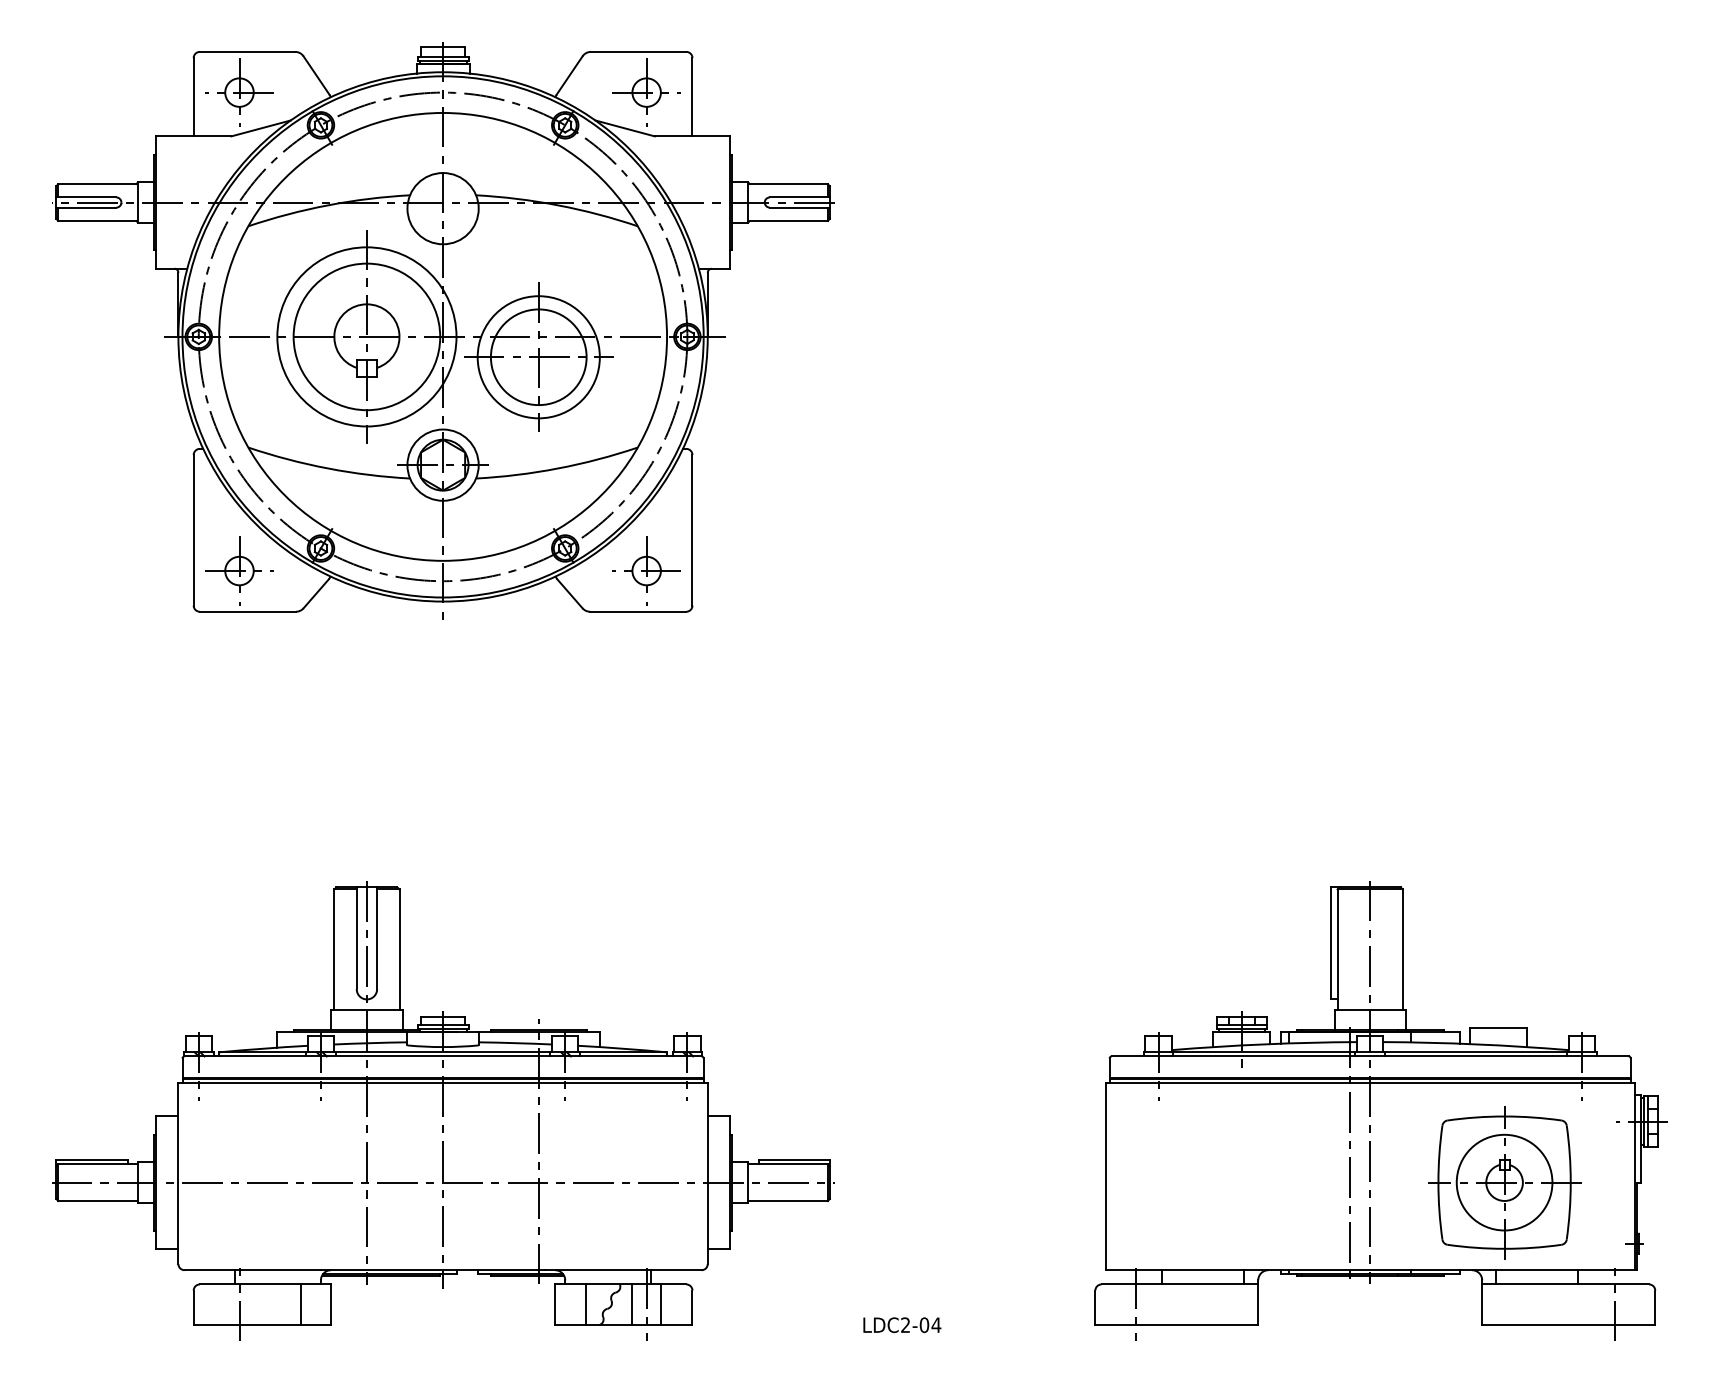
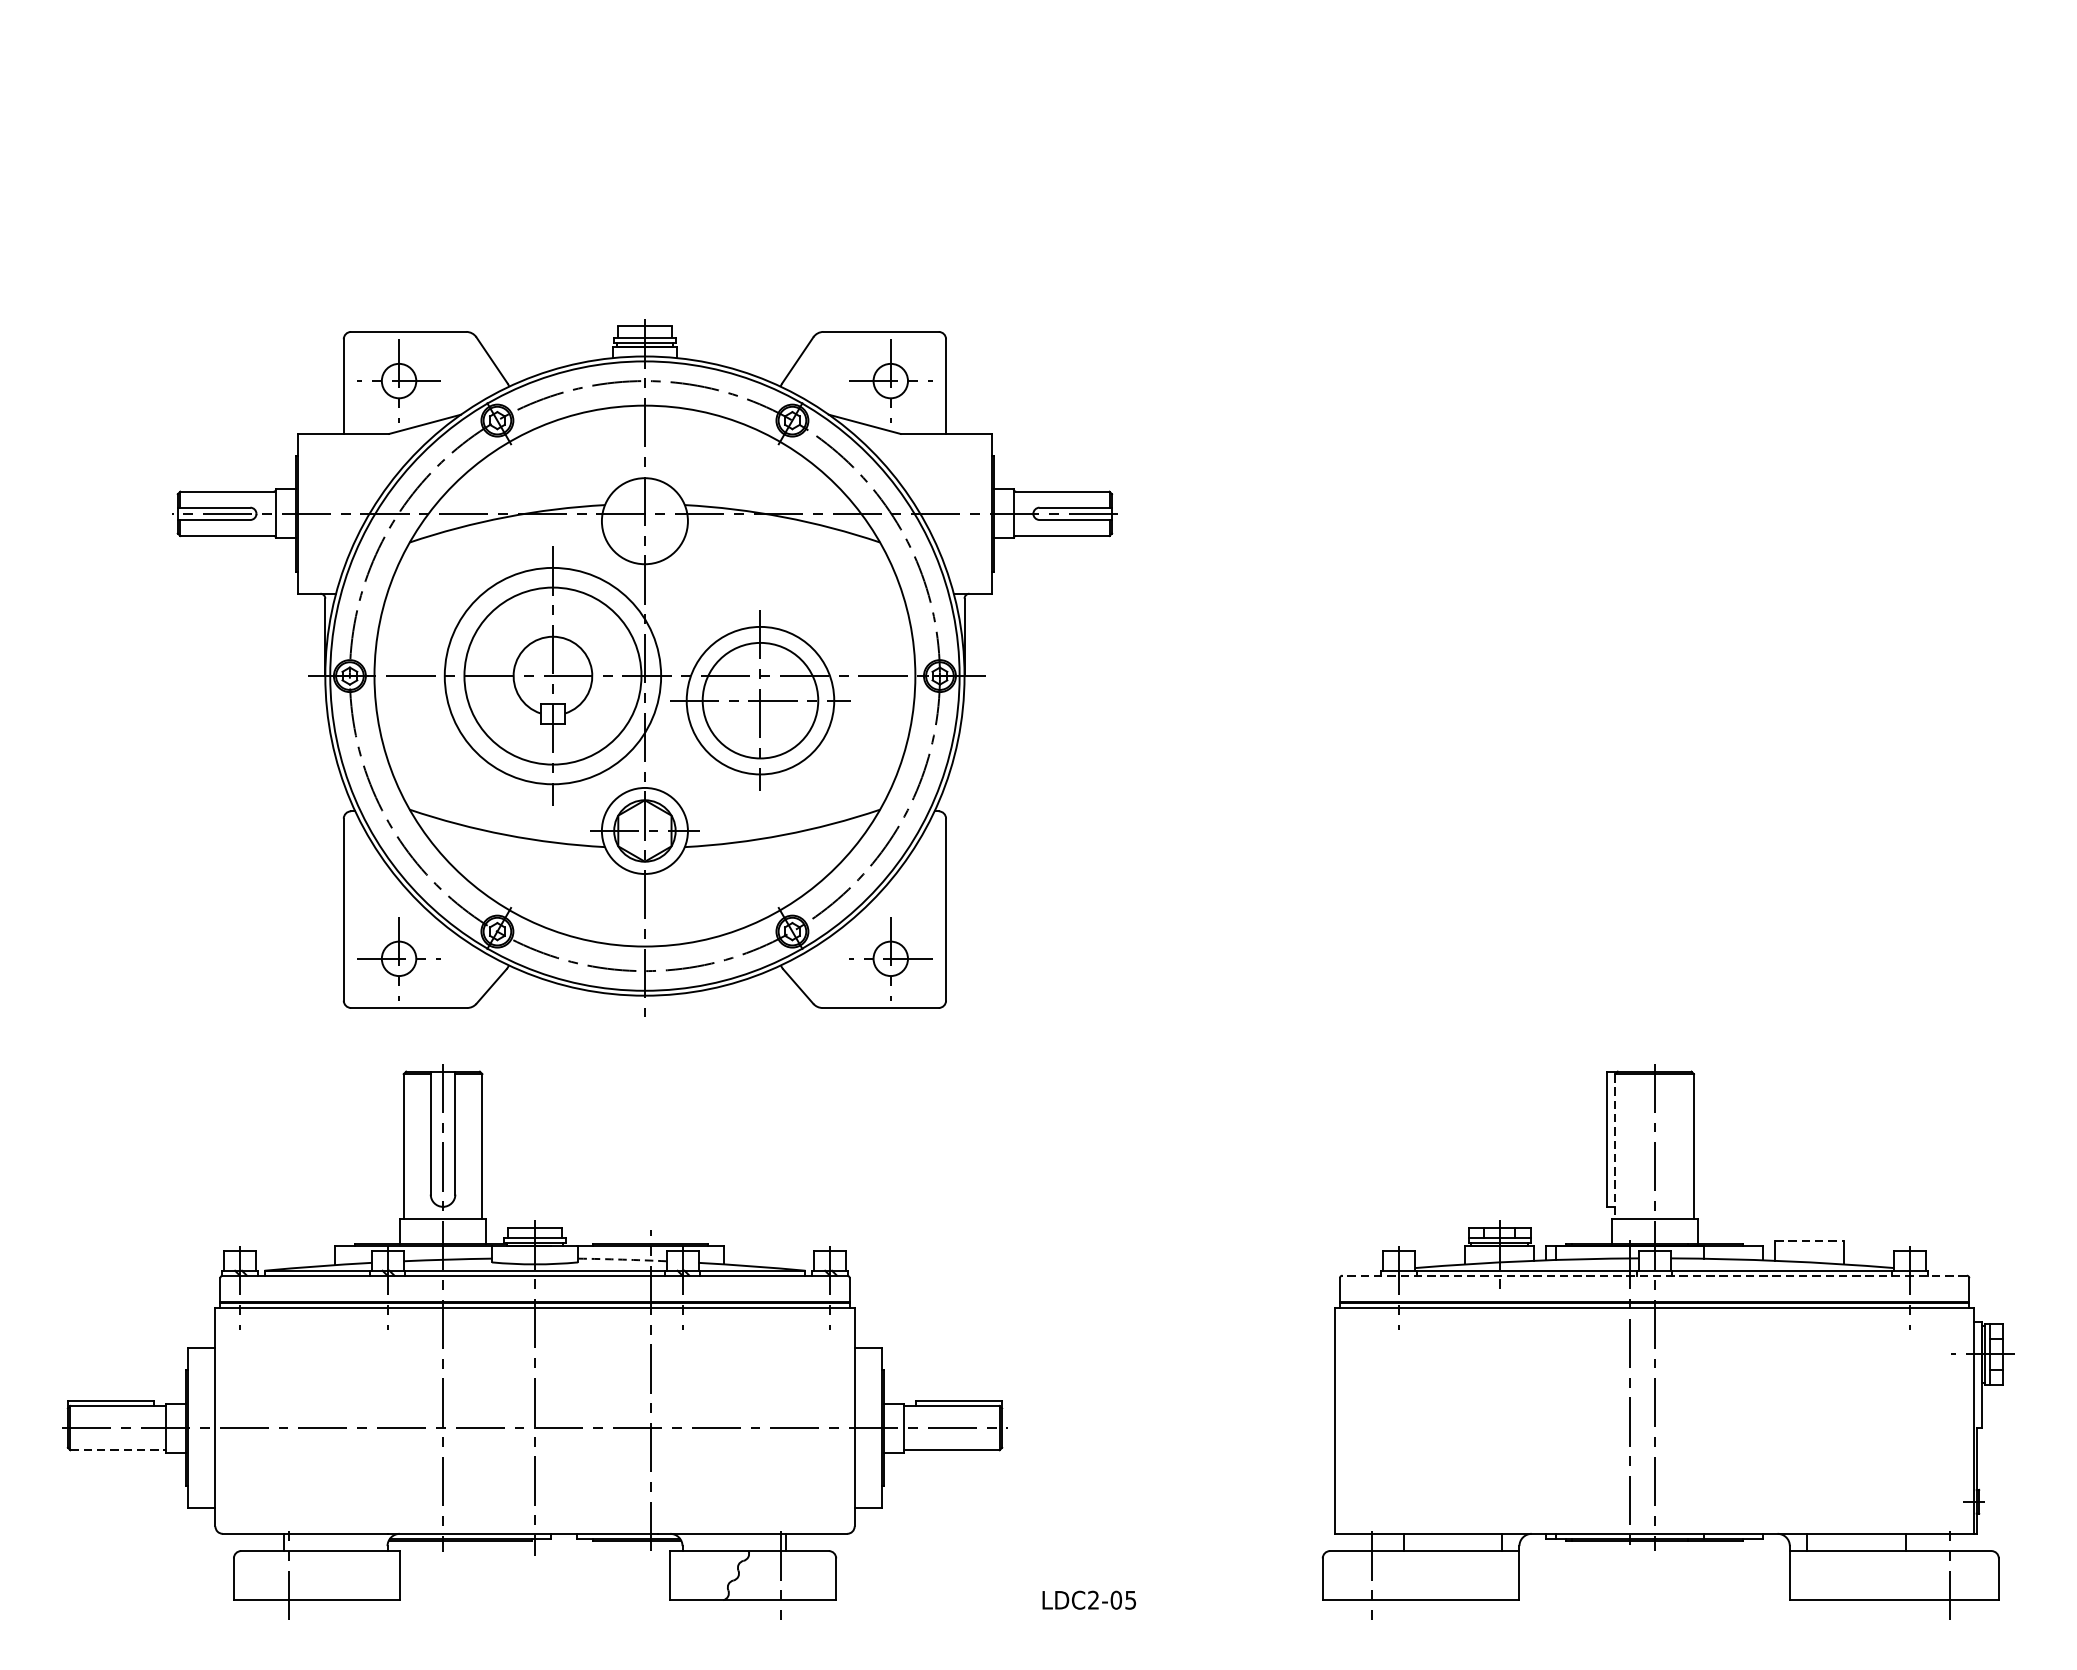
part: (443, 330) -> (645, 668), moved
line: (1337, 950) -> (1615, 1147), solid -> dashed
line: (1498, 1027) -> (1809, 1240), solid -> dashed
arc: (515, 1043) -> (622, 1260), solid -> dashed
line: (1370, 1056) -> (1654, 1275), solid -> dashed
part: (1504, 1182) -> (1816, 1427), removed
line: (98, 1200) -> (118, 1449), solid -> dashed
line: (300, 1304) -> (362, 1575), removed
line: (585, 1304) -> (707, 1575), removed
line: (632, 1304) -> (763, 1575), removed
line: (660, 1304) -> (797, 1575), removed
text: (936, 1325) -> (1130, 1600), LDC2-04 -> LDC2-05

